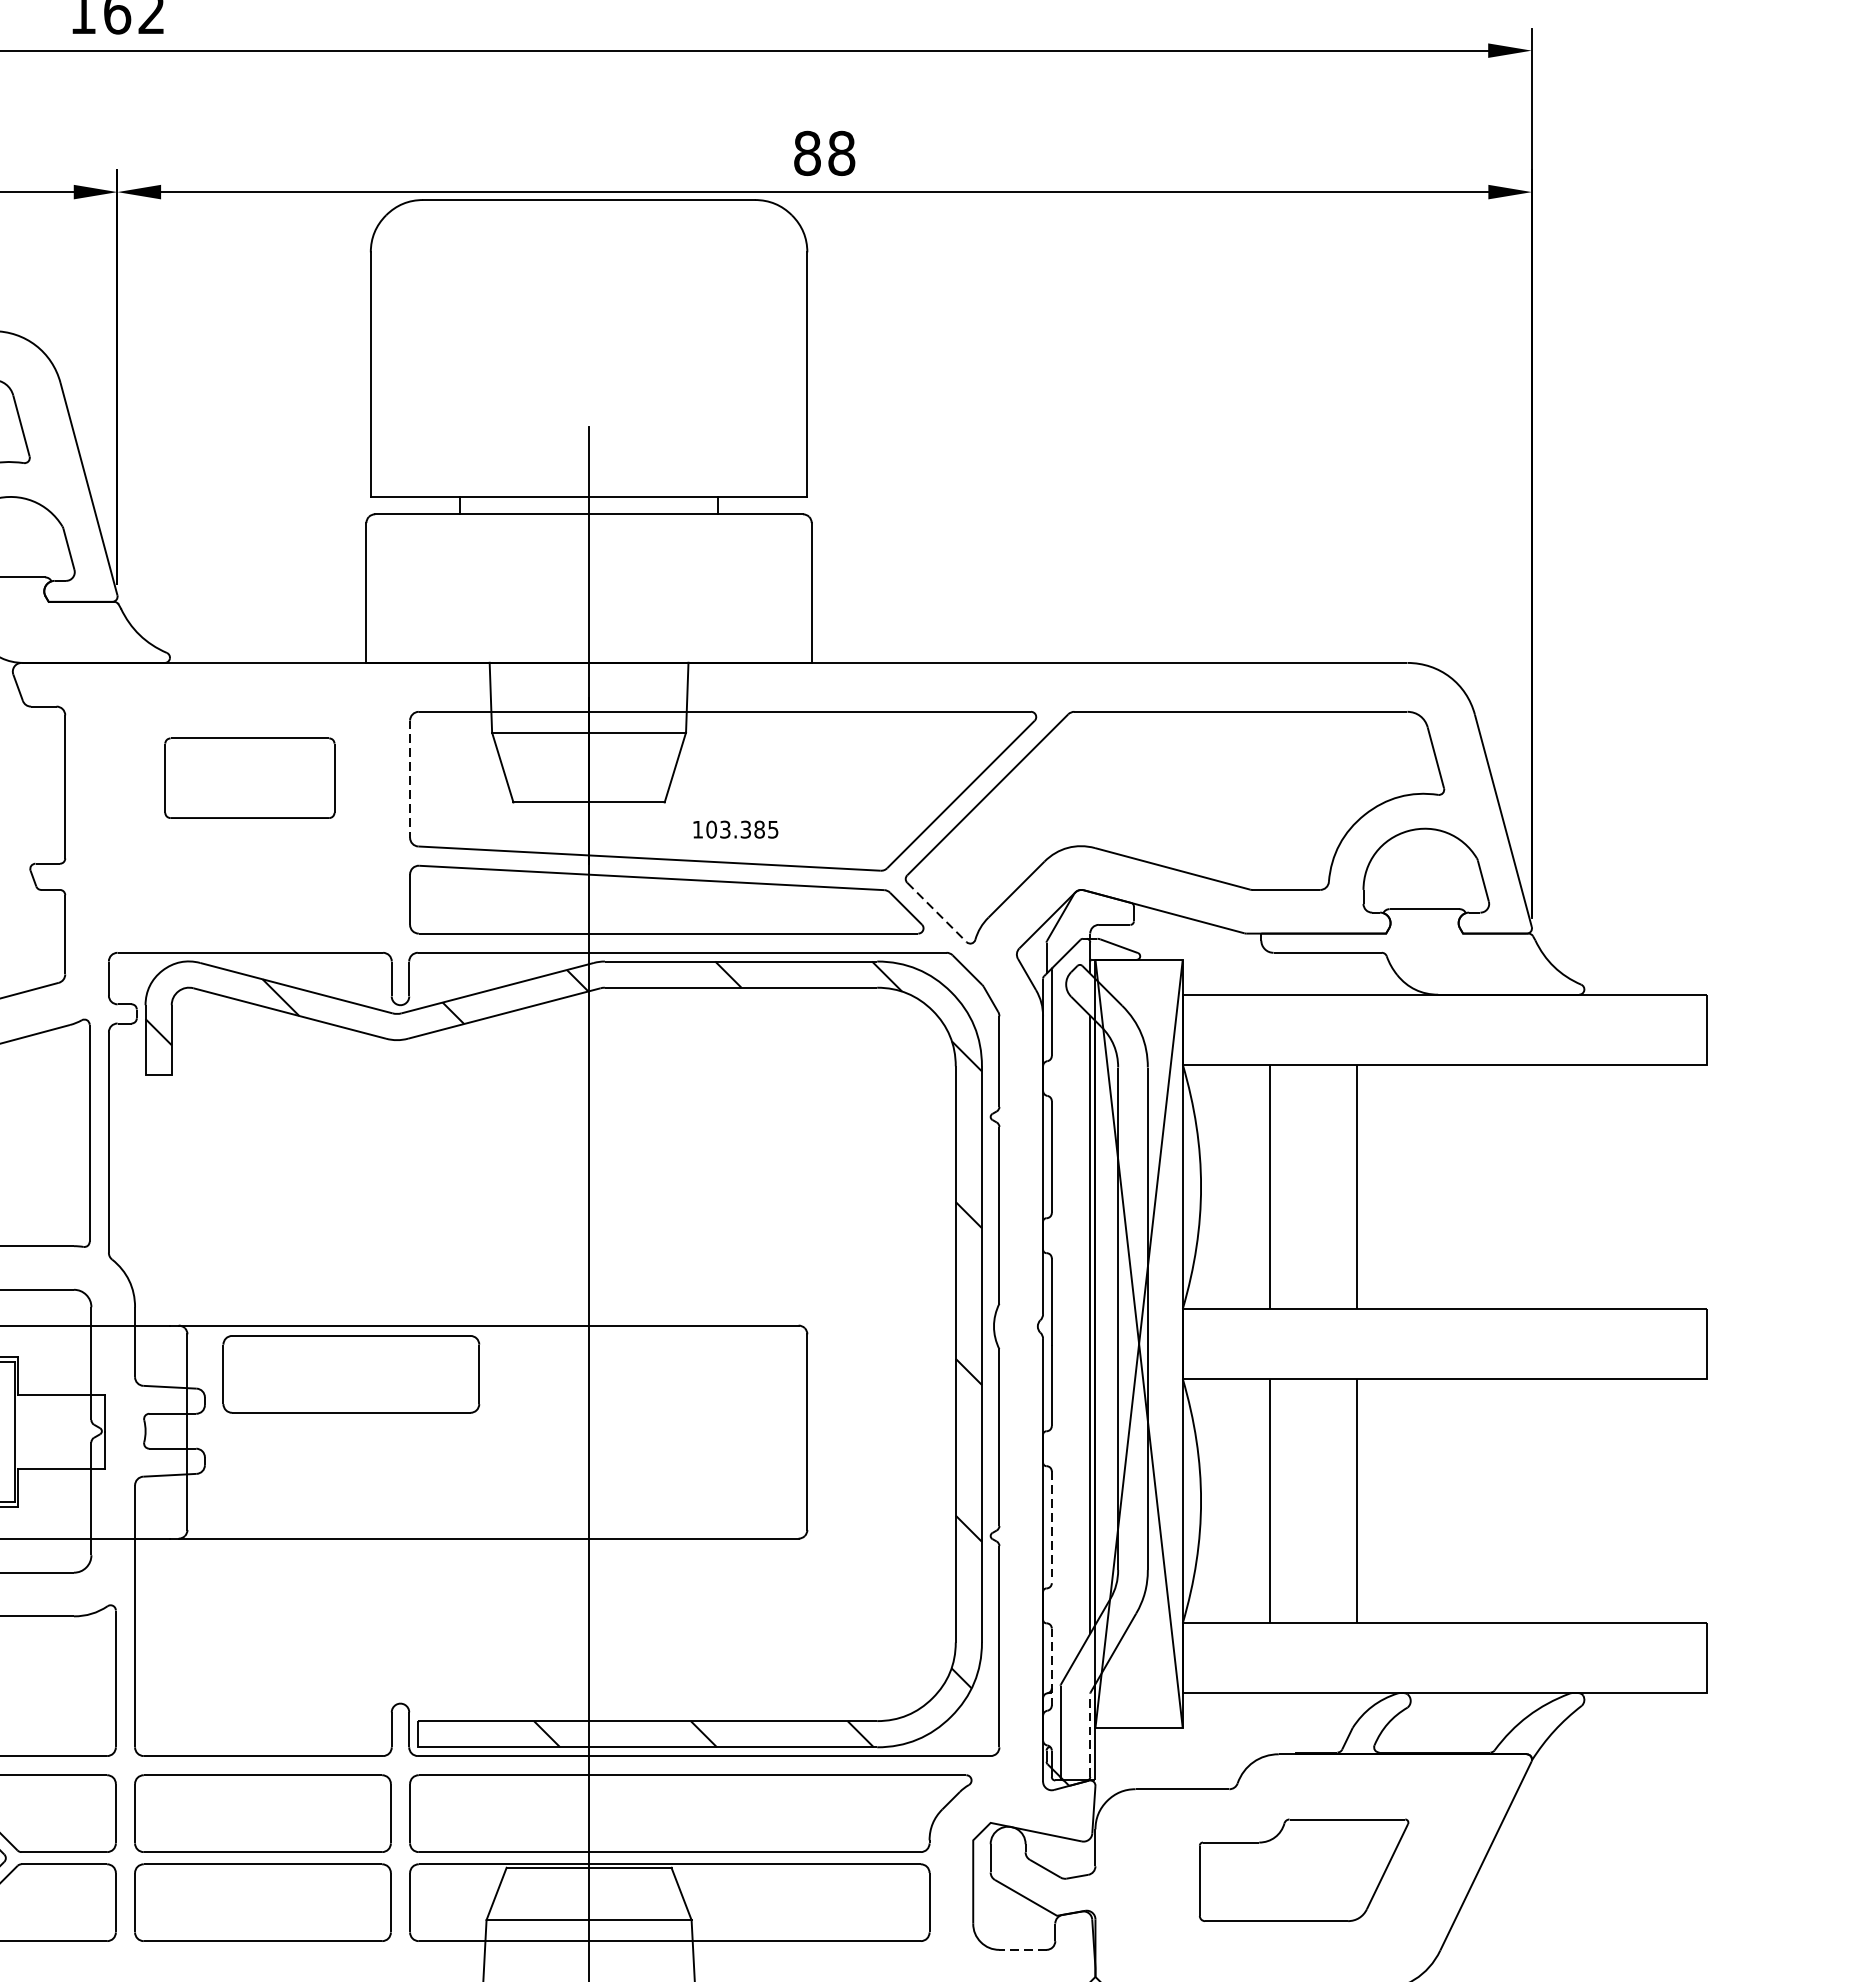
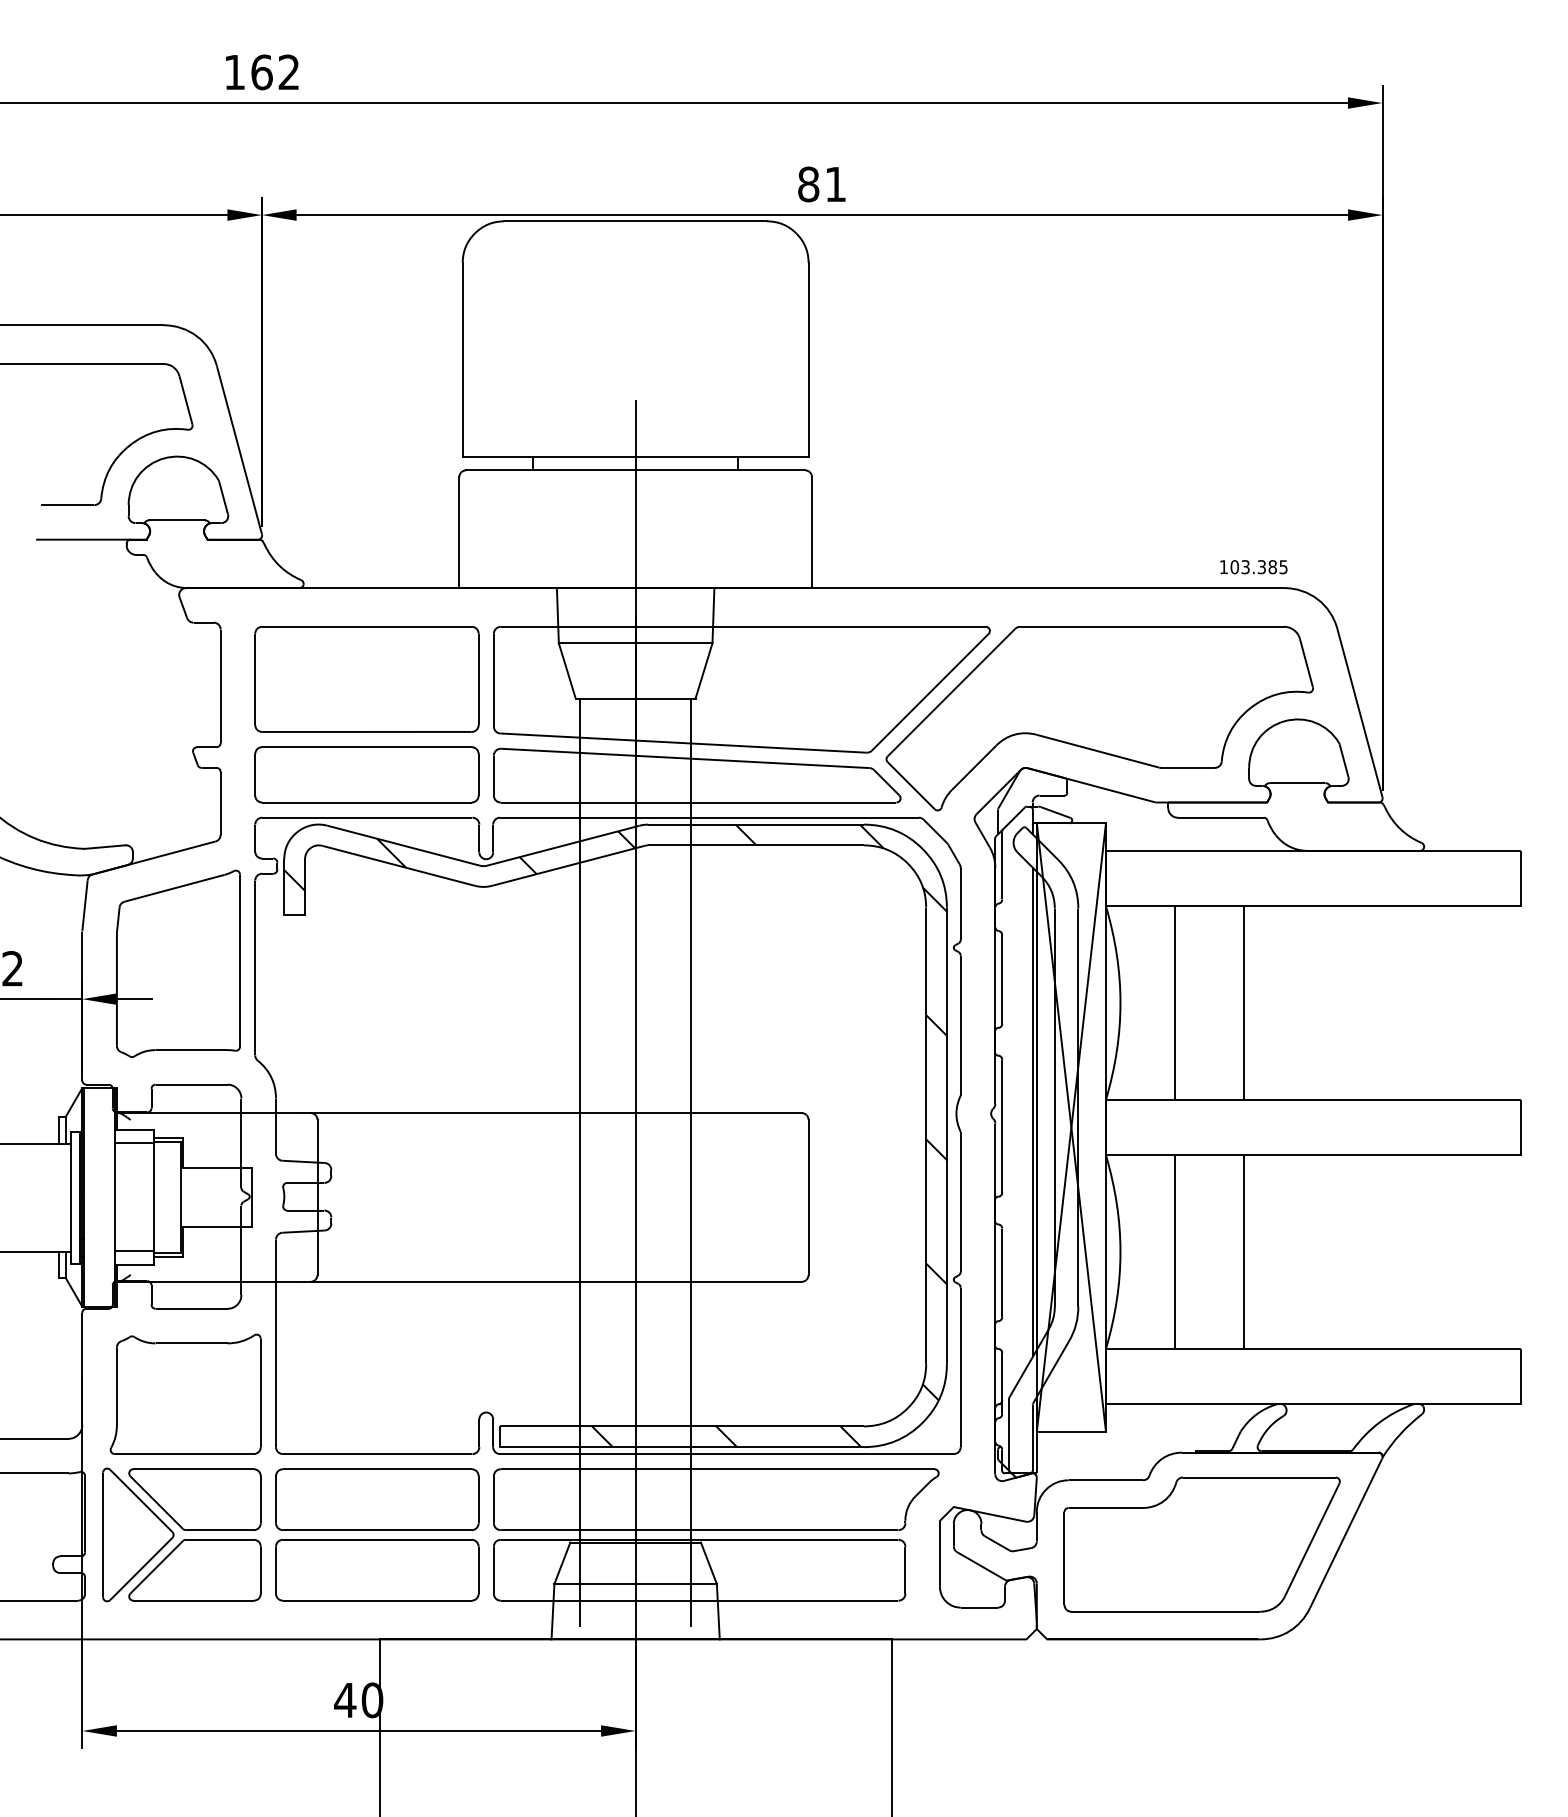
text: (841, 153) -> (835, 184), 88 -> 81
part: (249, 778) -> (366, 679), size x1.67
line: (409, 779) -> (493, 680), dashed -> solid
text: (735, 830) -> (1253, 567), moved
part: (249, 898) -> (366, 774), added
line: (937, 913) -> (911, 786), dashed -> solid
part: (351, 1374) -> (447, 1151), removed
line: (519, 1386) -> (580, 1161), added
line: (658, 1386) -> (690, 1161), added
line: (1052, 1528) -> (1002, 1273), dashed -> solid
line: (1052, 1668) -> (1002, 1384), dashed -> solid
line: (1090, 1735) -> (1032, 1437), dashed -> solid
part: (1303, 1870) -> (1201, 1544), size x1.67
line: (1023, 1949) -> (979, 1607), dashed -> solid

